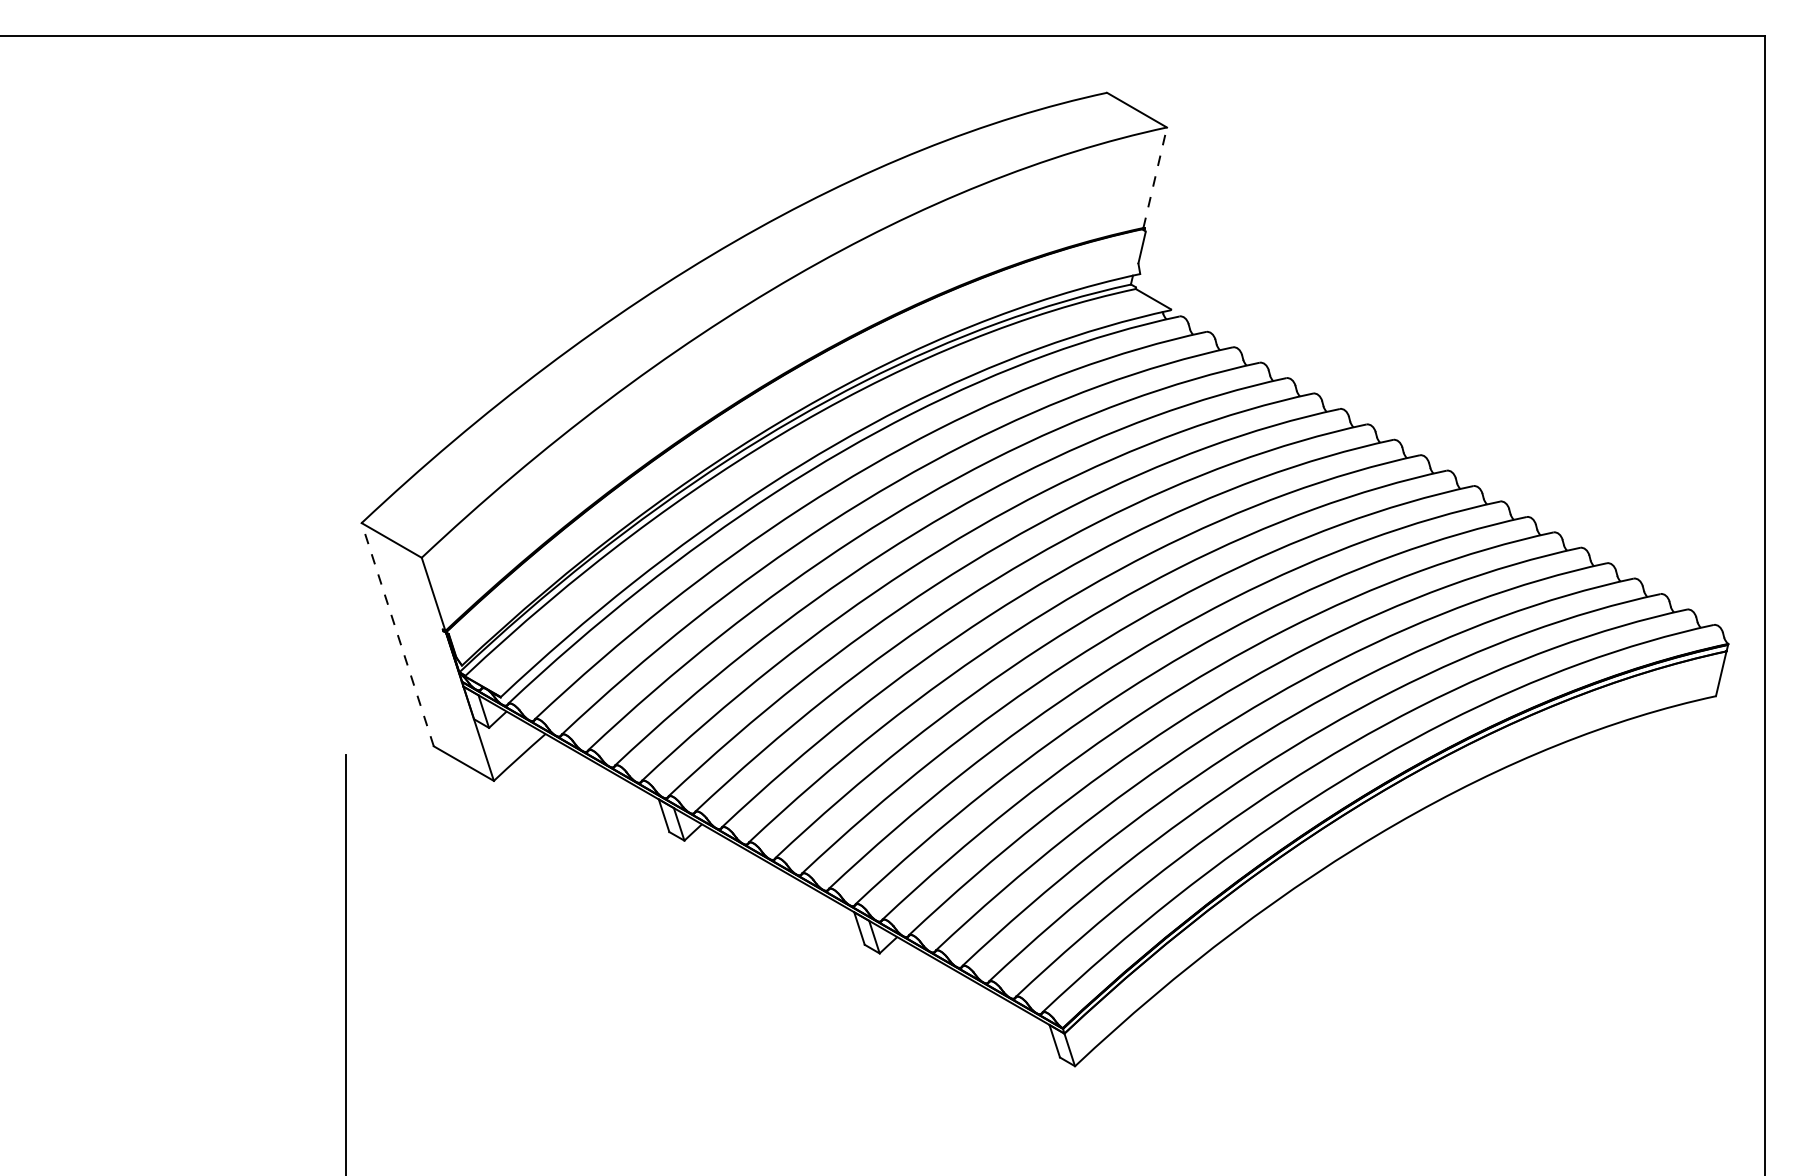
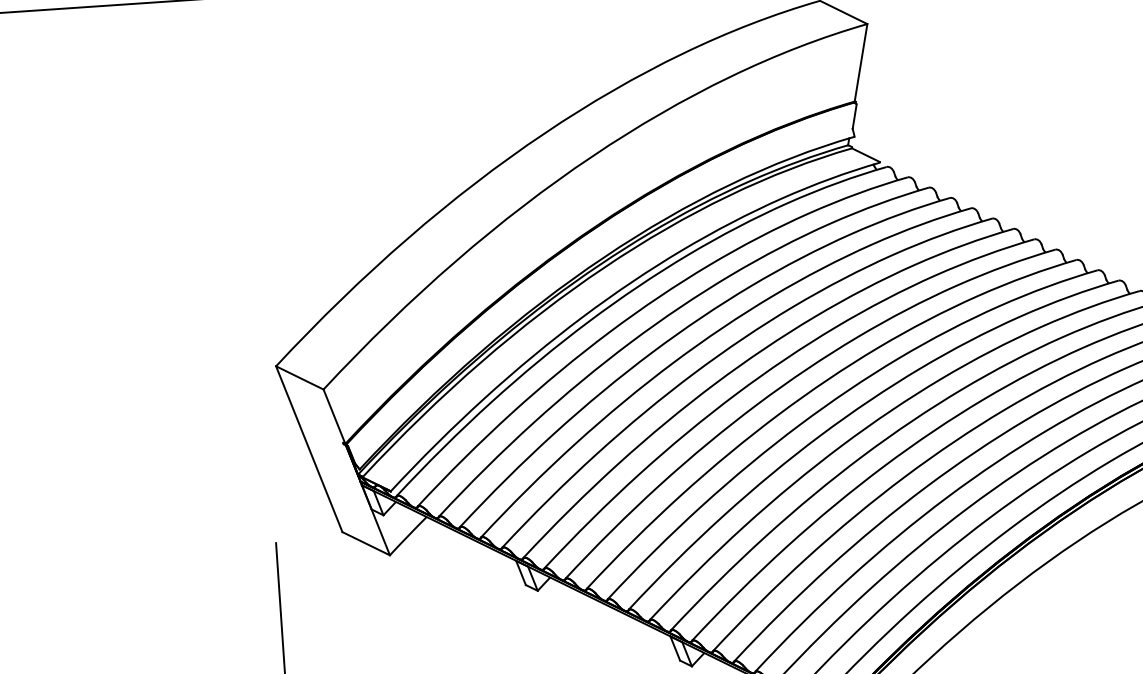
line: (1155, 177) -> (861, 62), dashed -> solid
line: (397, 634) -> (309, 449), dashed -> solid

